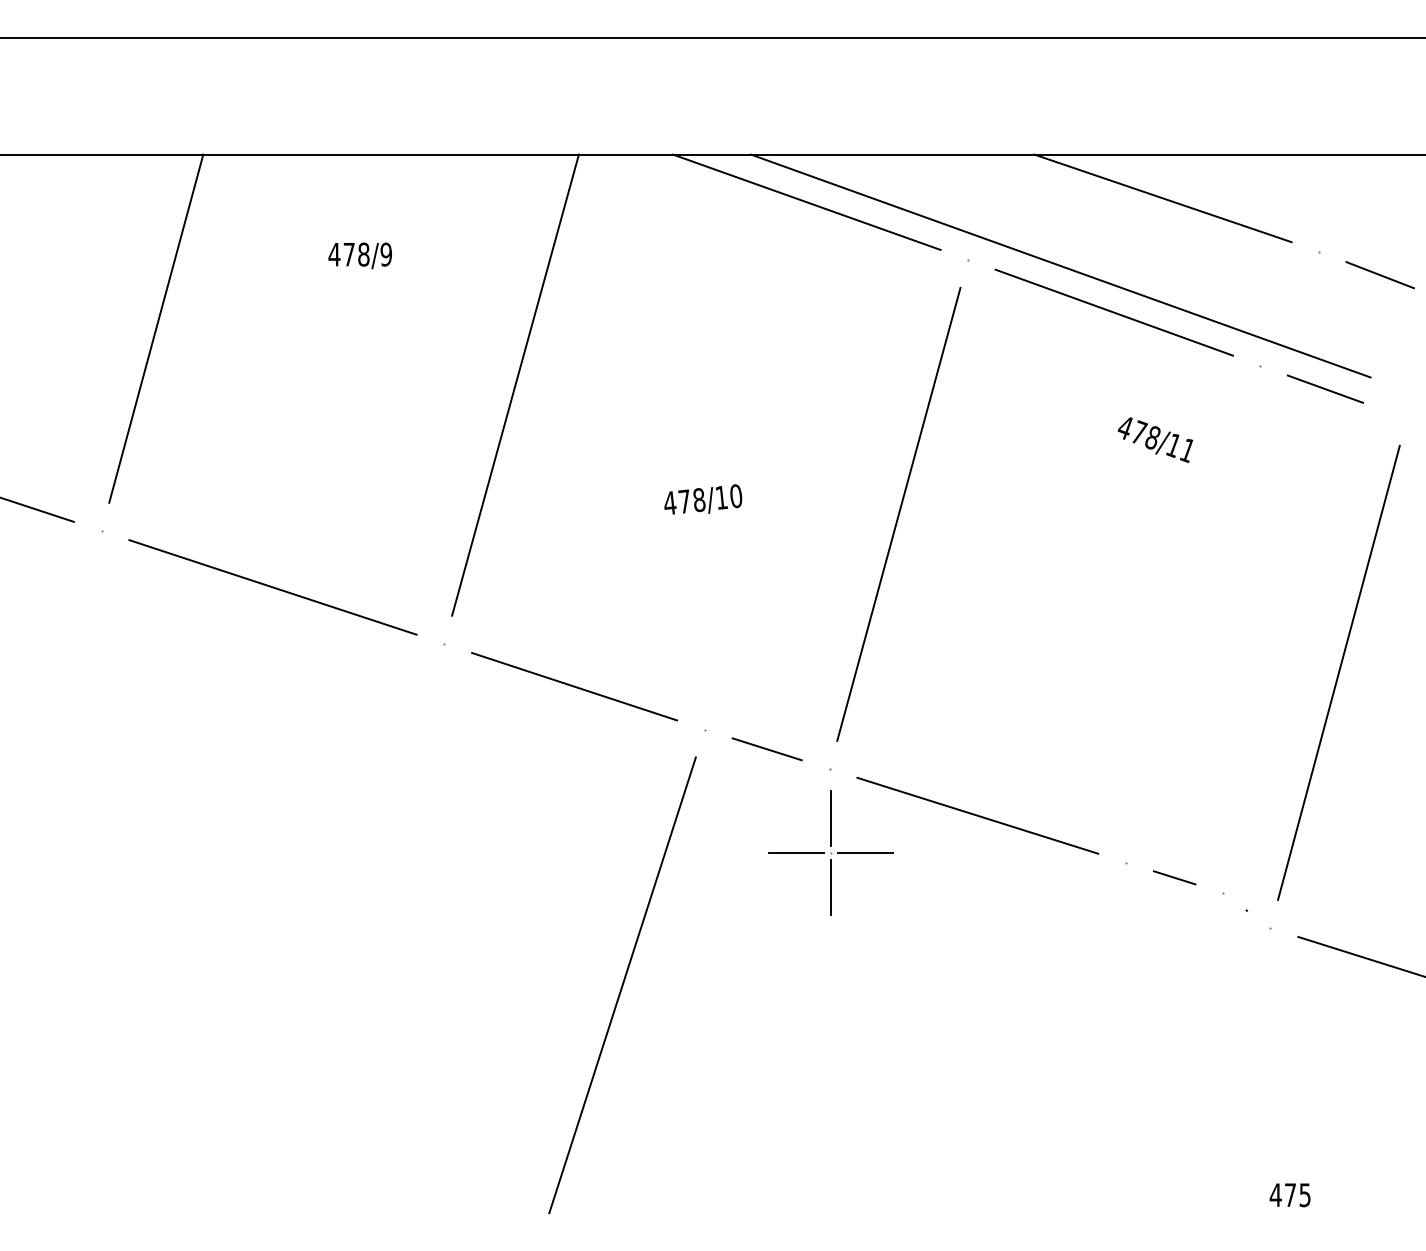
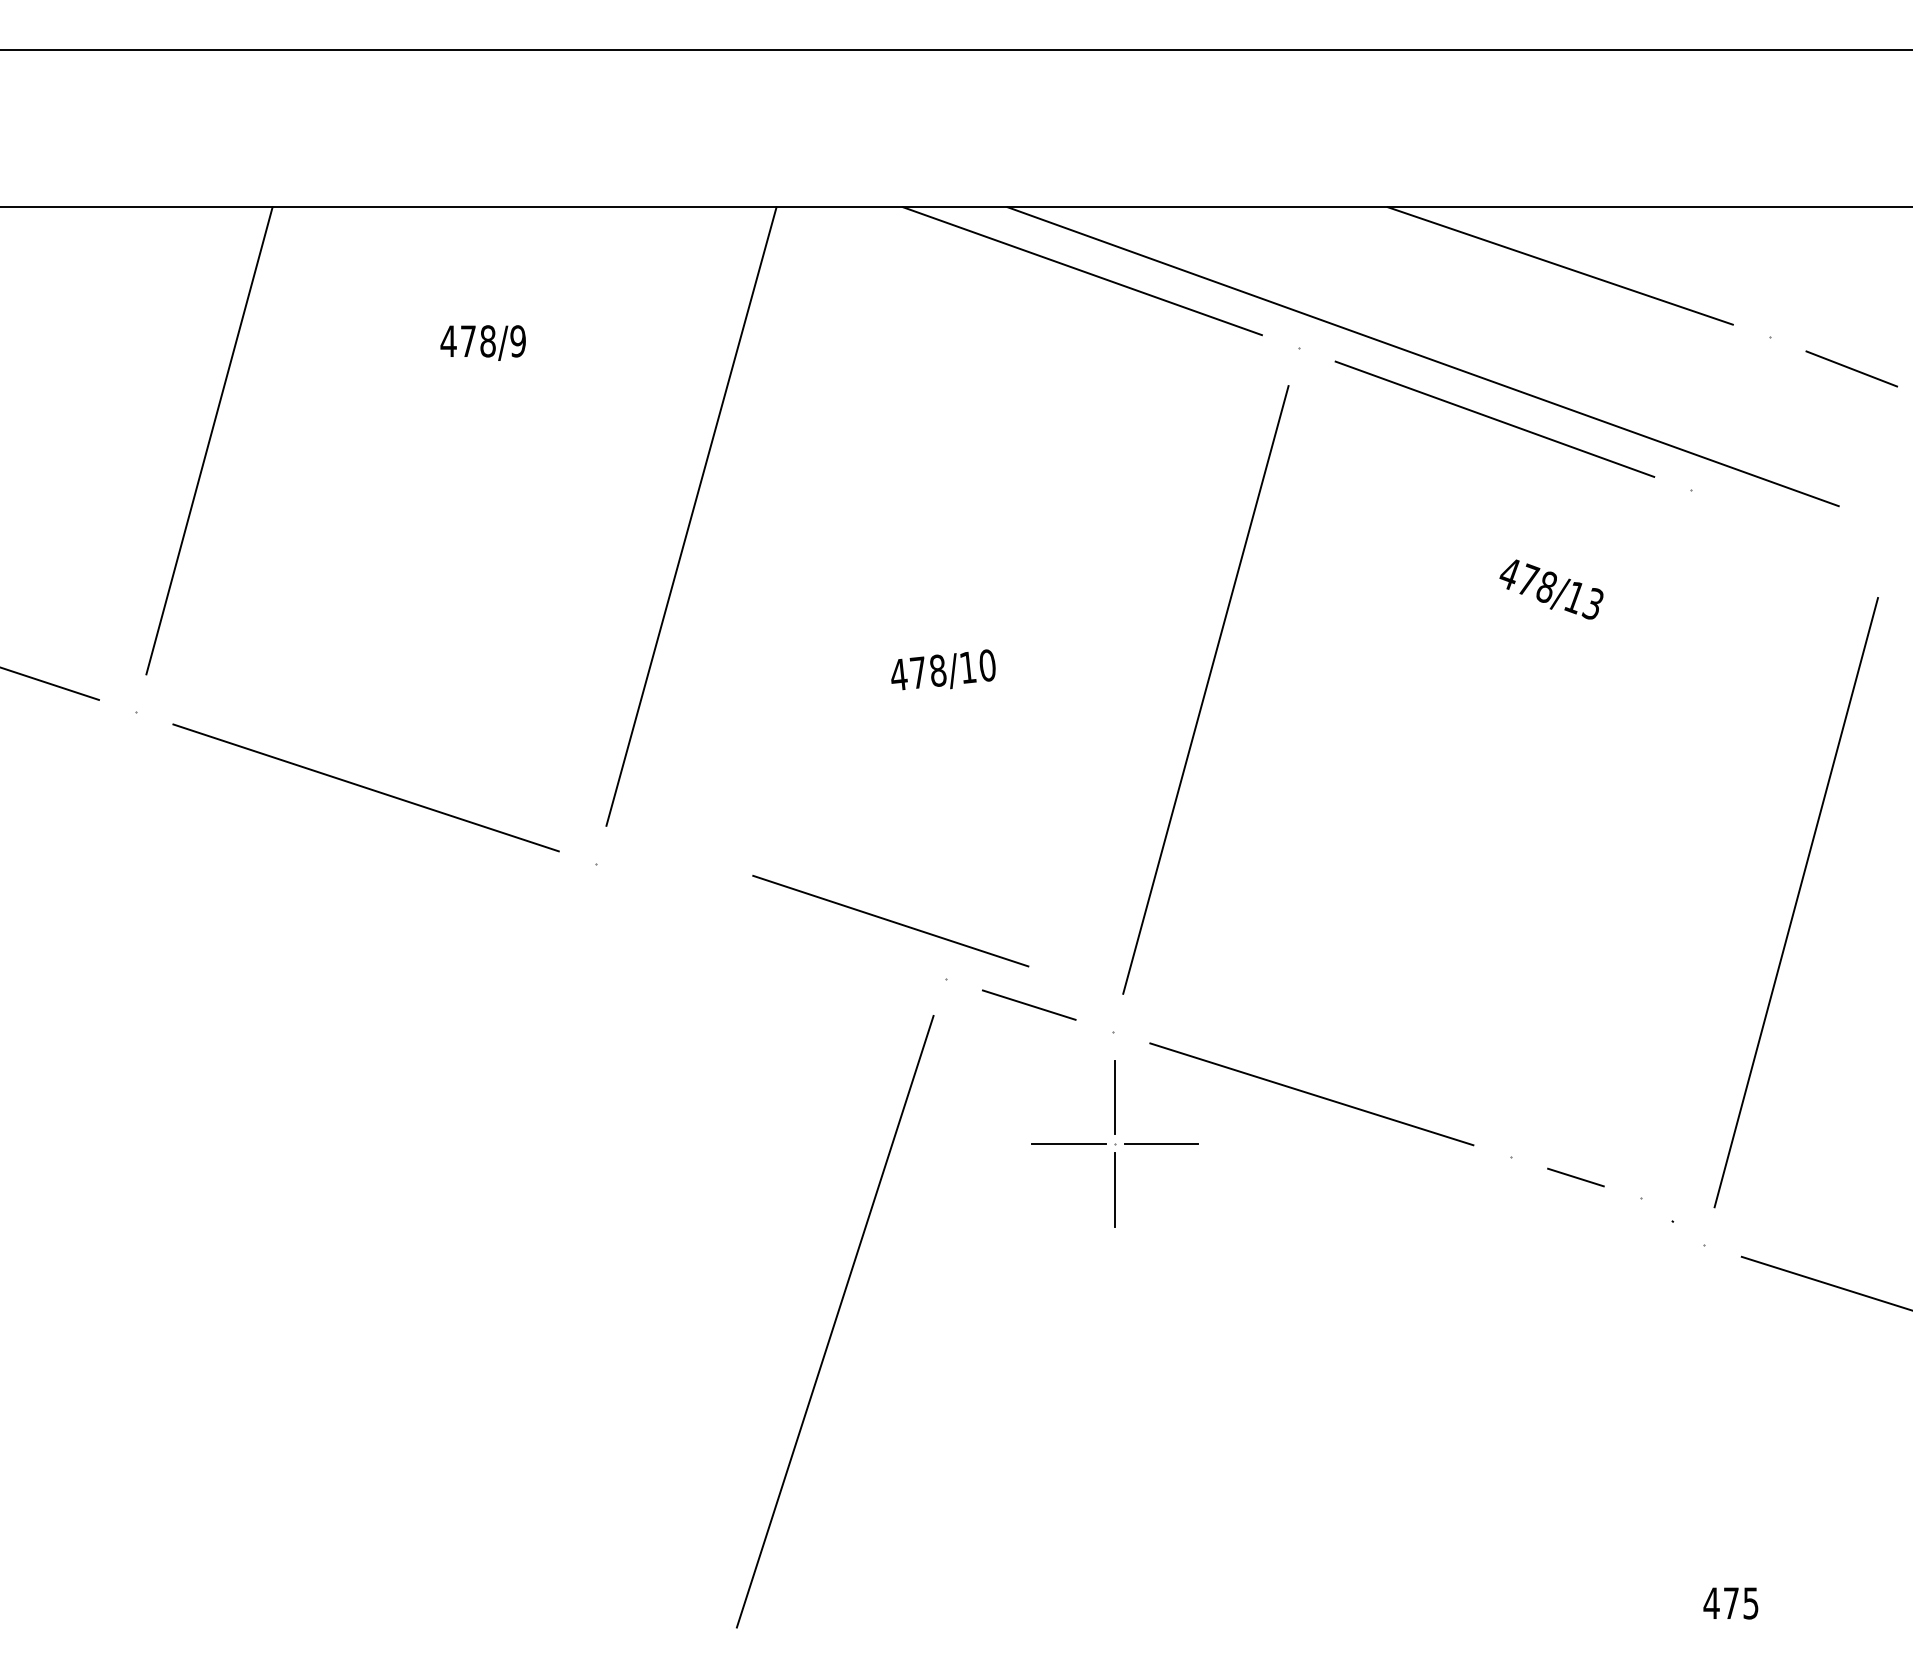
line: (1324, 388) -> (1777, 521), removed
text: (1187, 450) -> (1592, 604), 478/11 -> 478/13
line: (574, 686) -> (890, 921), moved

